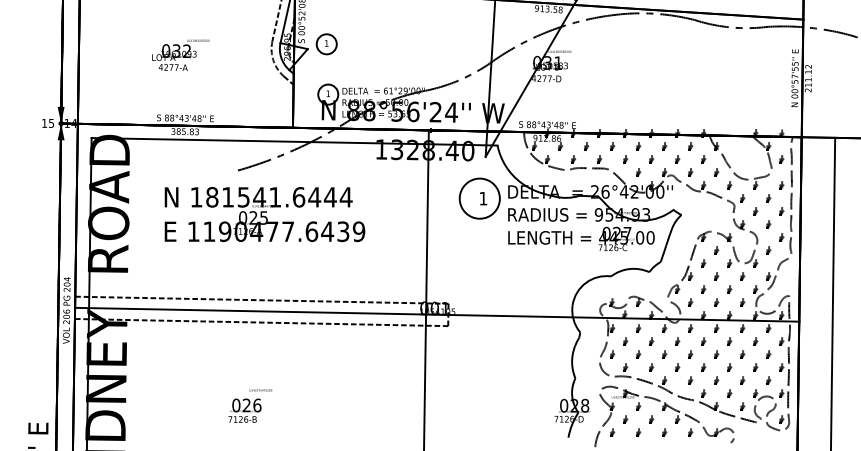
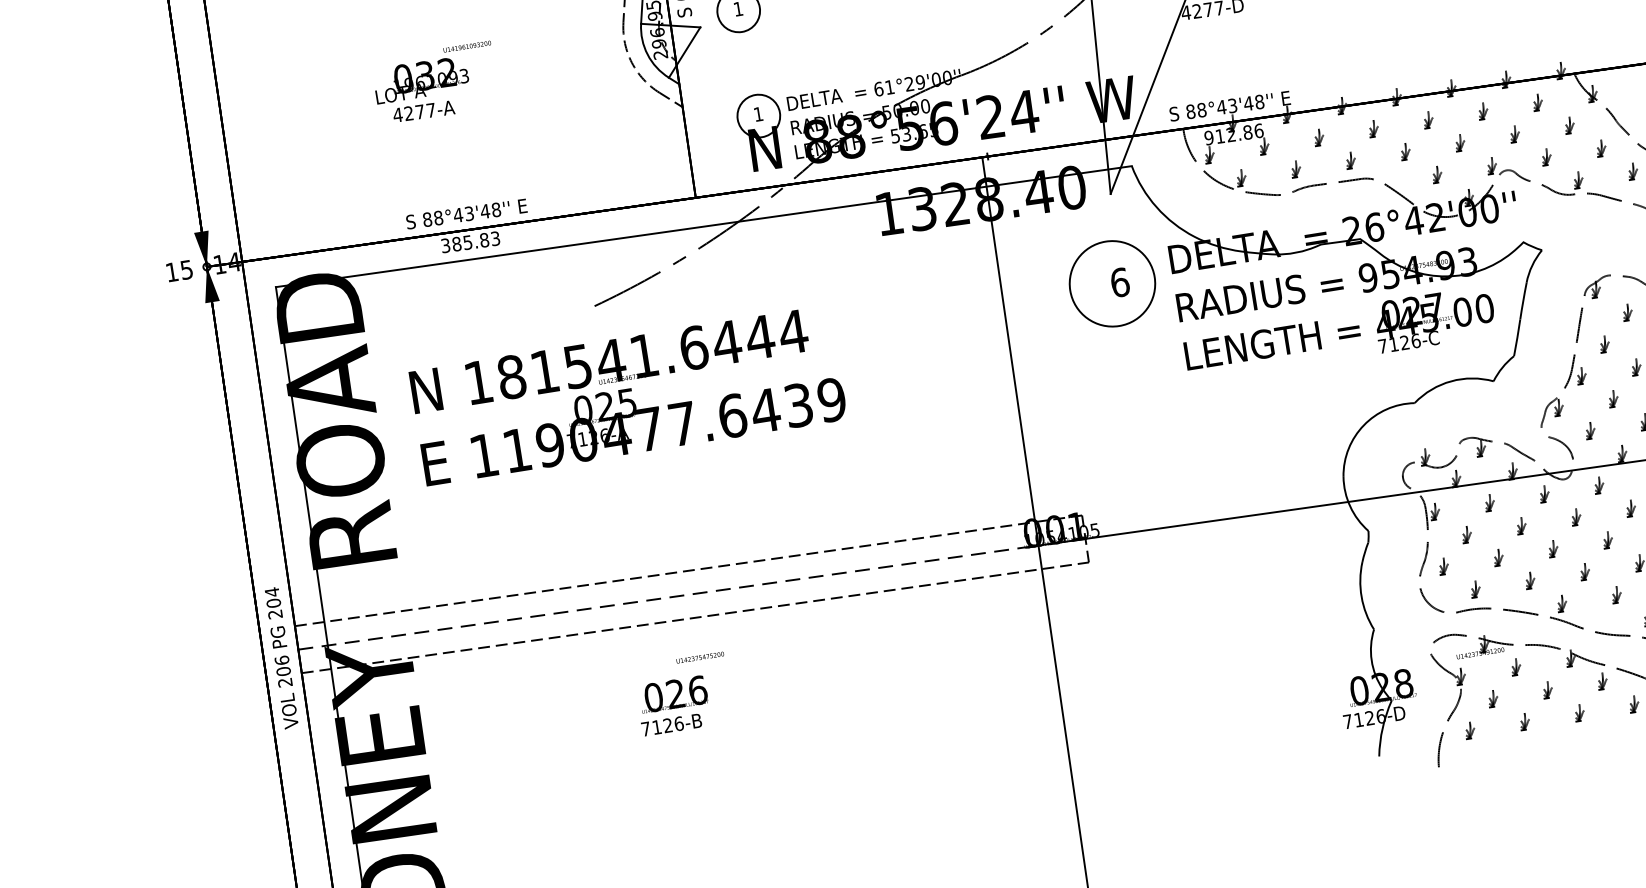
text: (483, 198) -> (1120, 282), 1 -> 6
text: (264, 214) -> (627, 395), moved
line: (250, 311) -> (668, 598), solid -> dashed
text: (250, 405) -> (683, 692), moved

